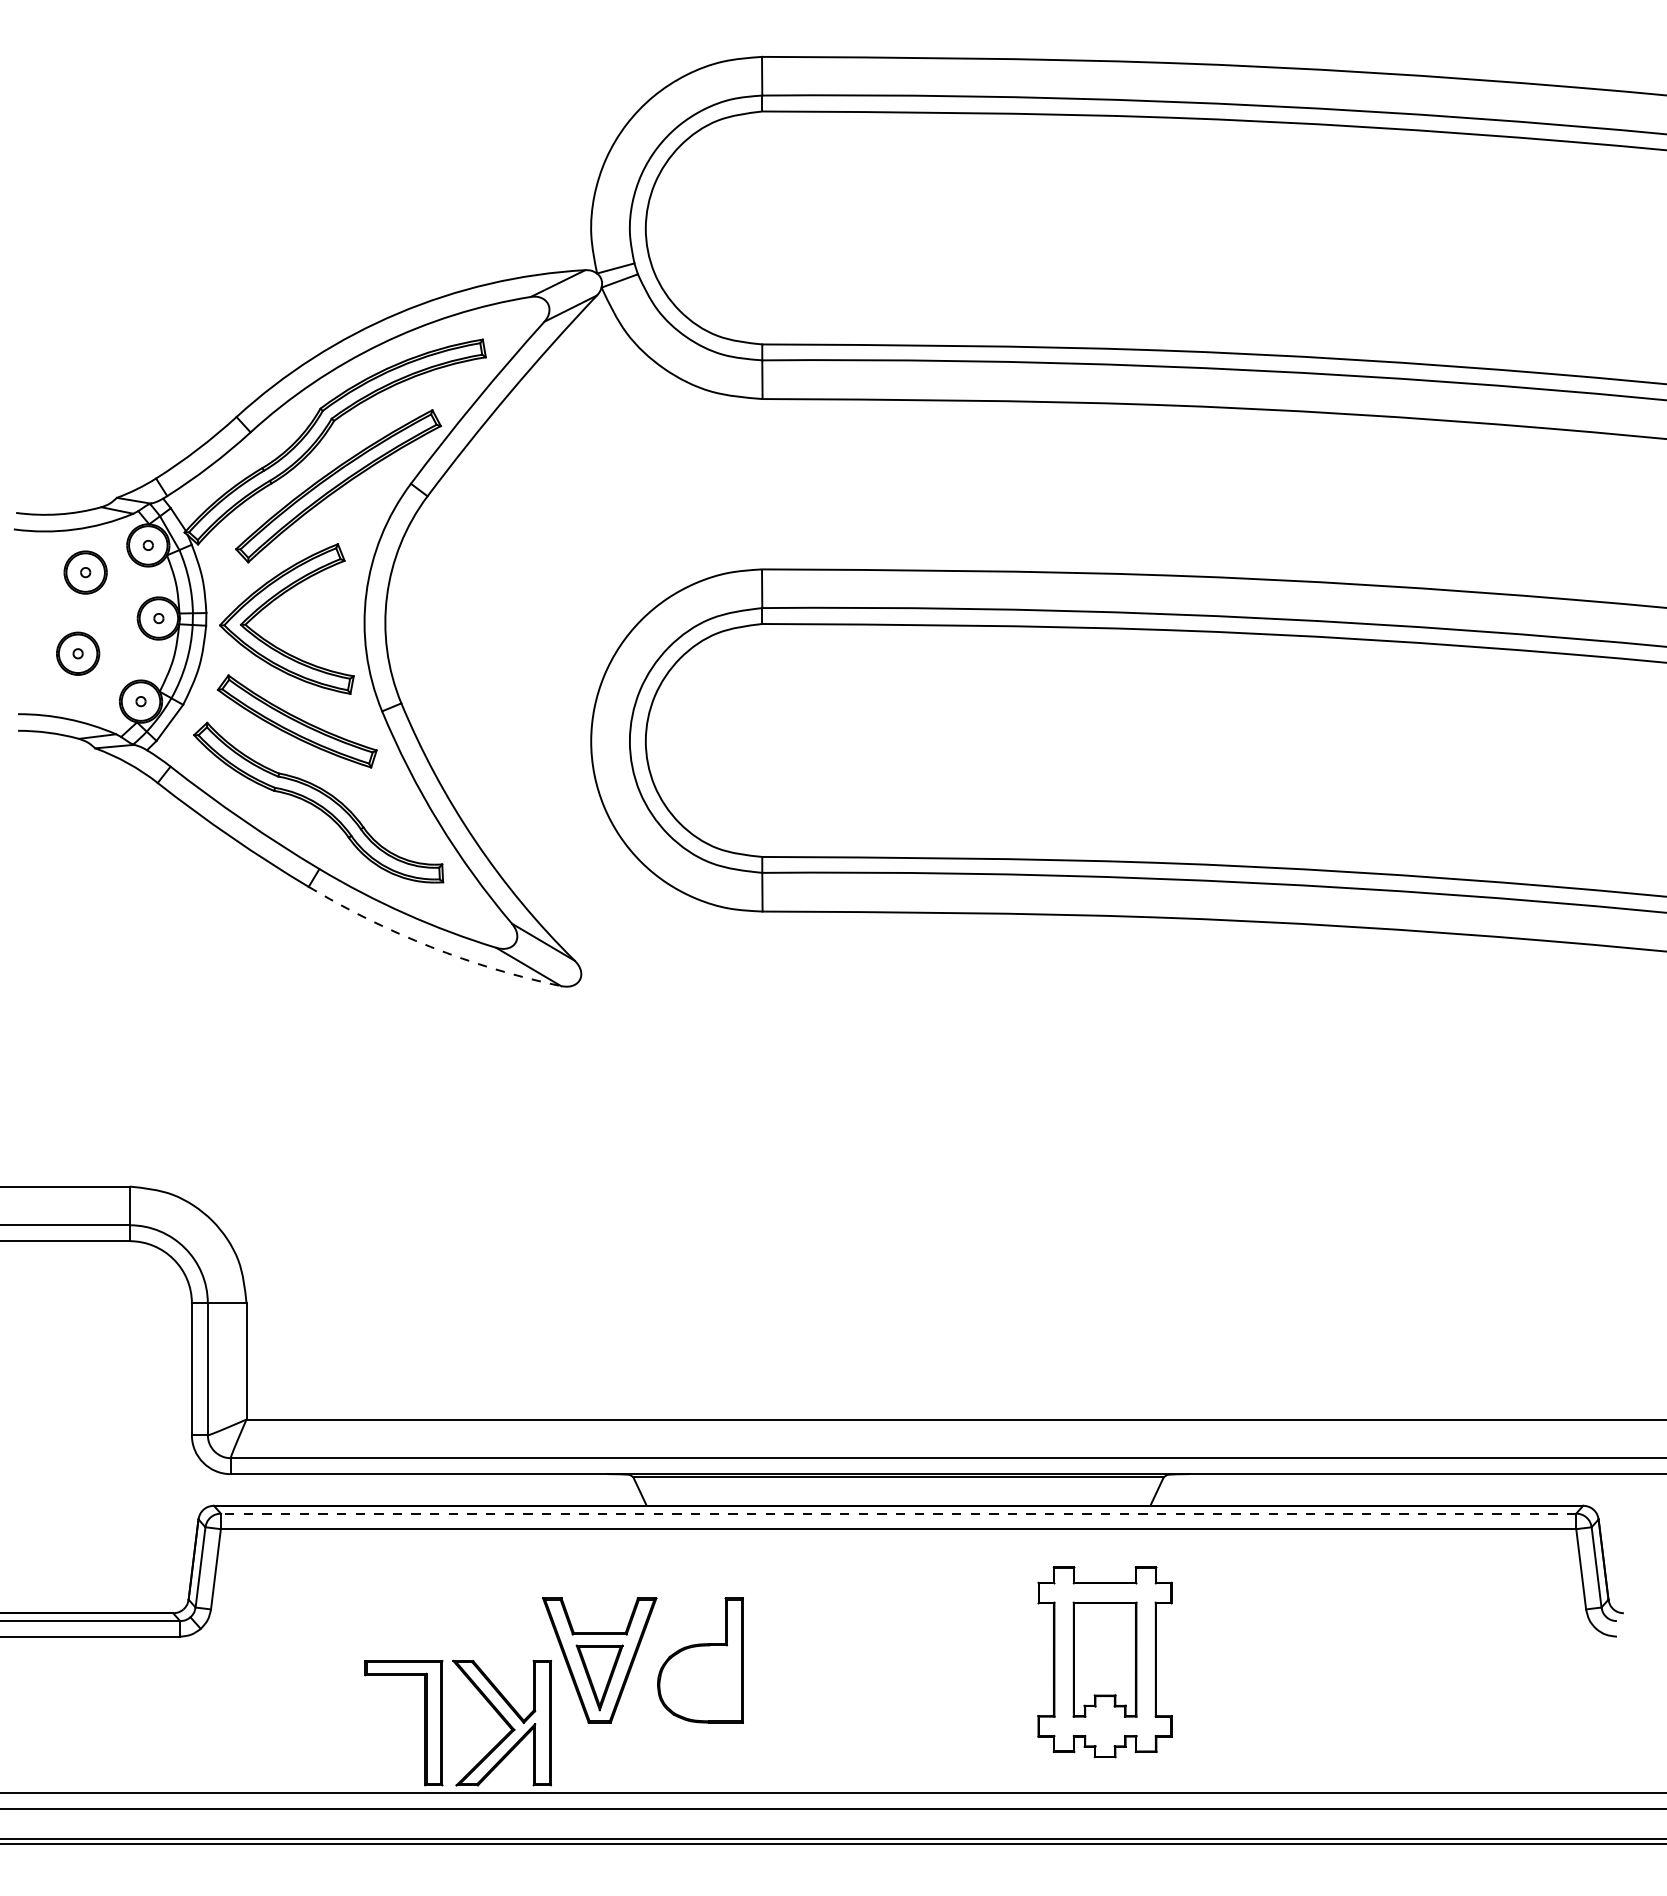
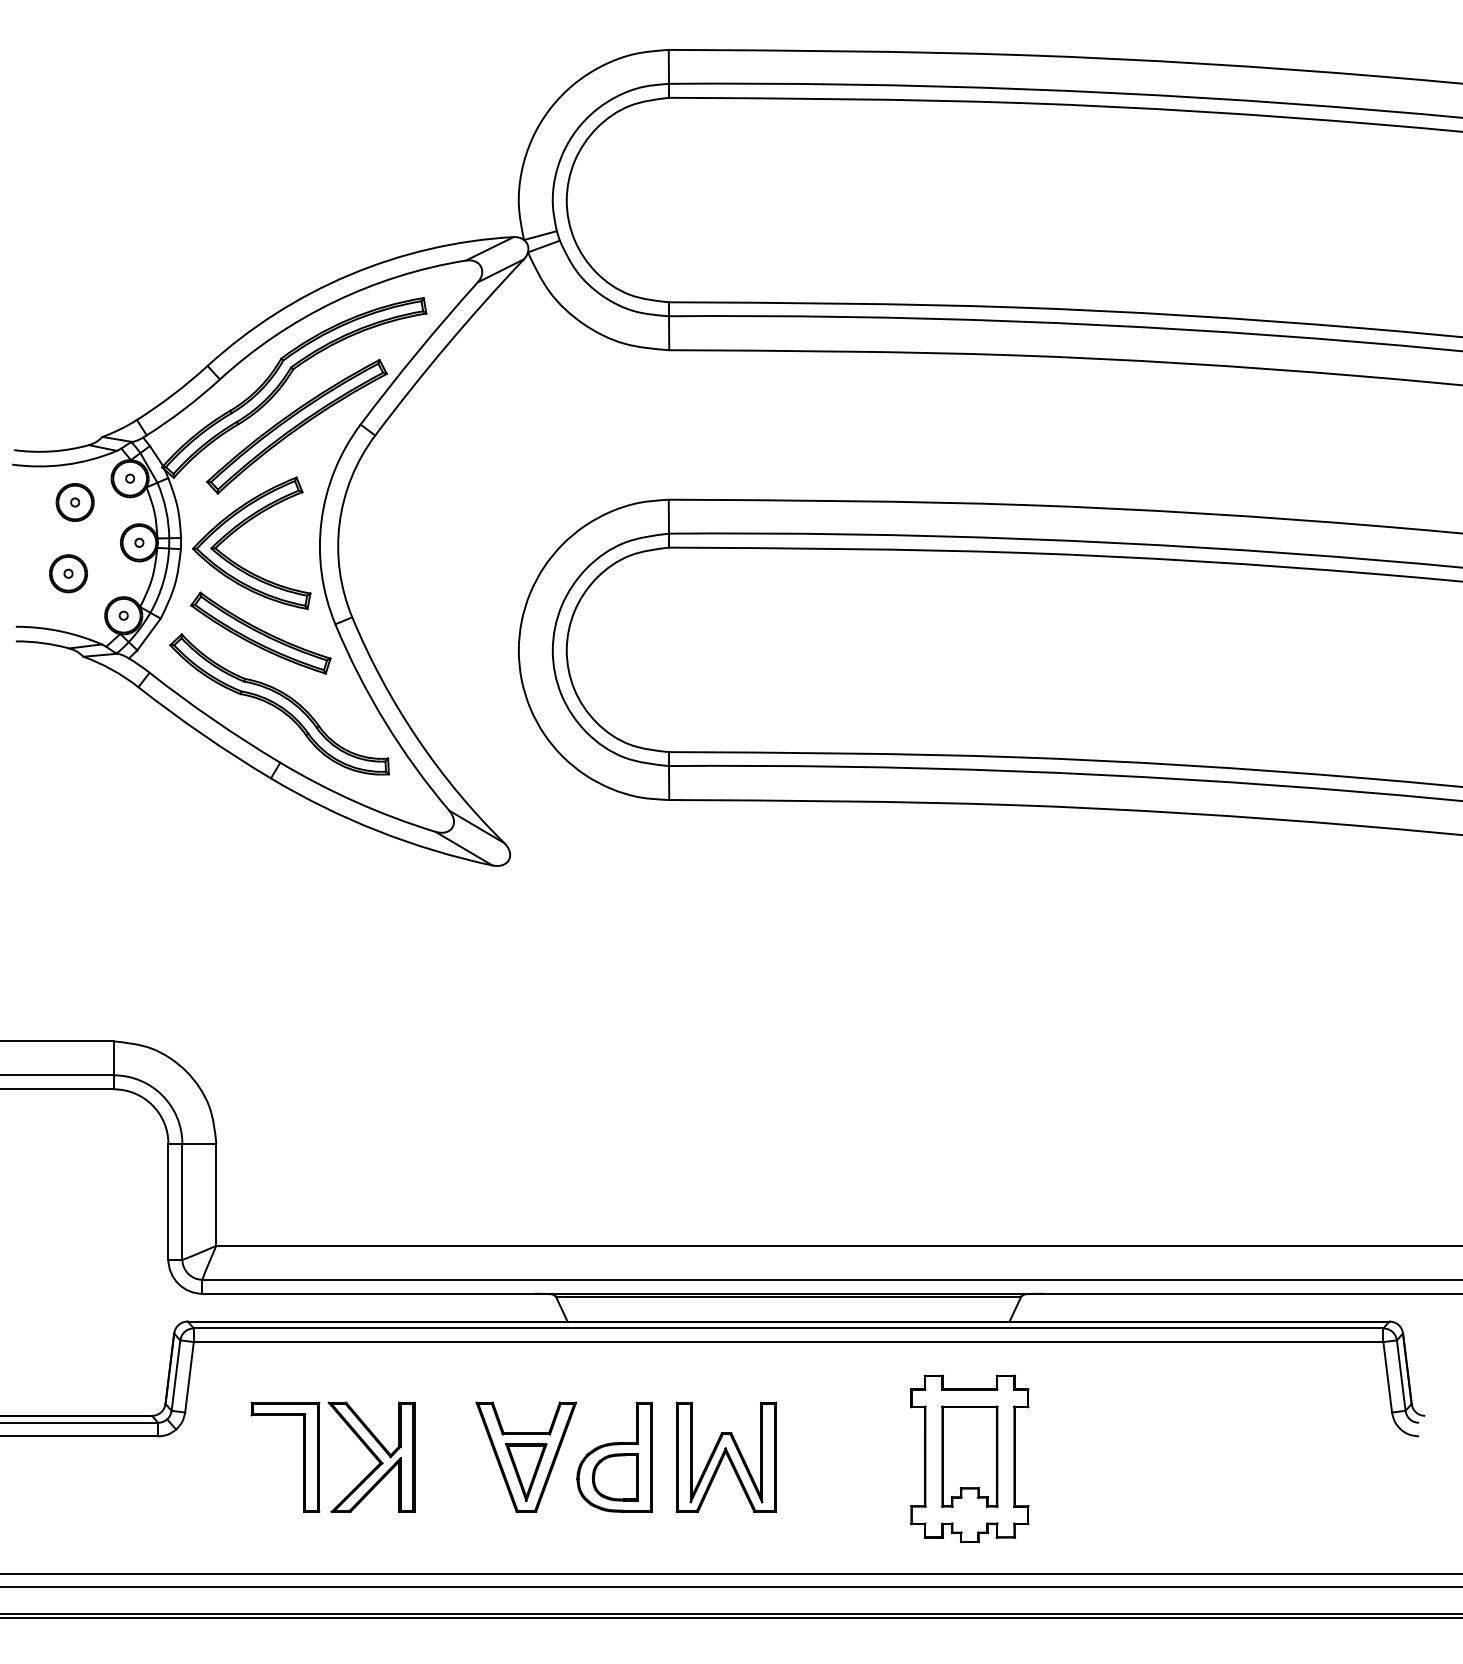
arc: (431, 947) -> (378, 831), dashed -> solid
line: (898, 1513) -> (788, 1328), dashed -> solid
part: (827, 1659) -> (726, 1456), added
part: (700, 1683) -> (614, 1477), added
part: (442, 1722) -> (319, 1456), moved

